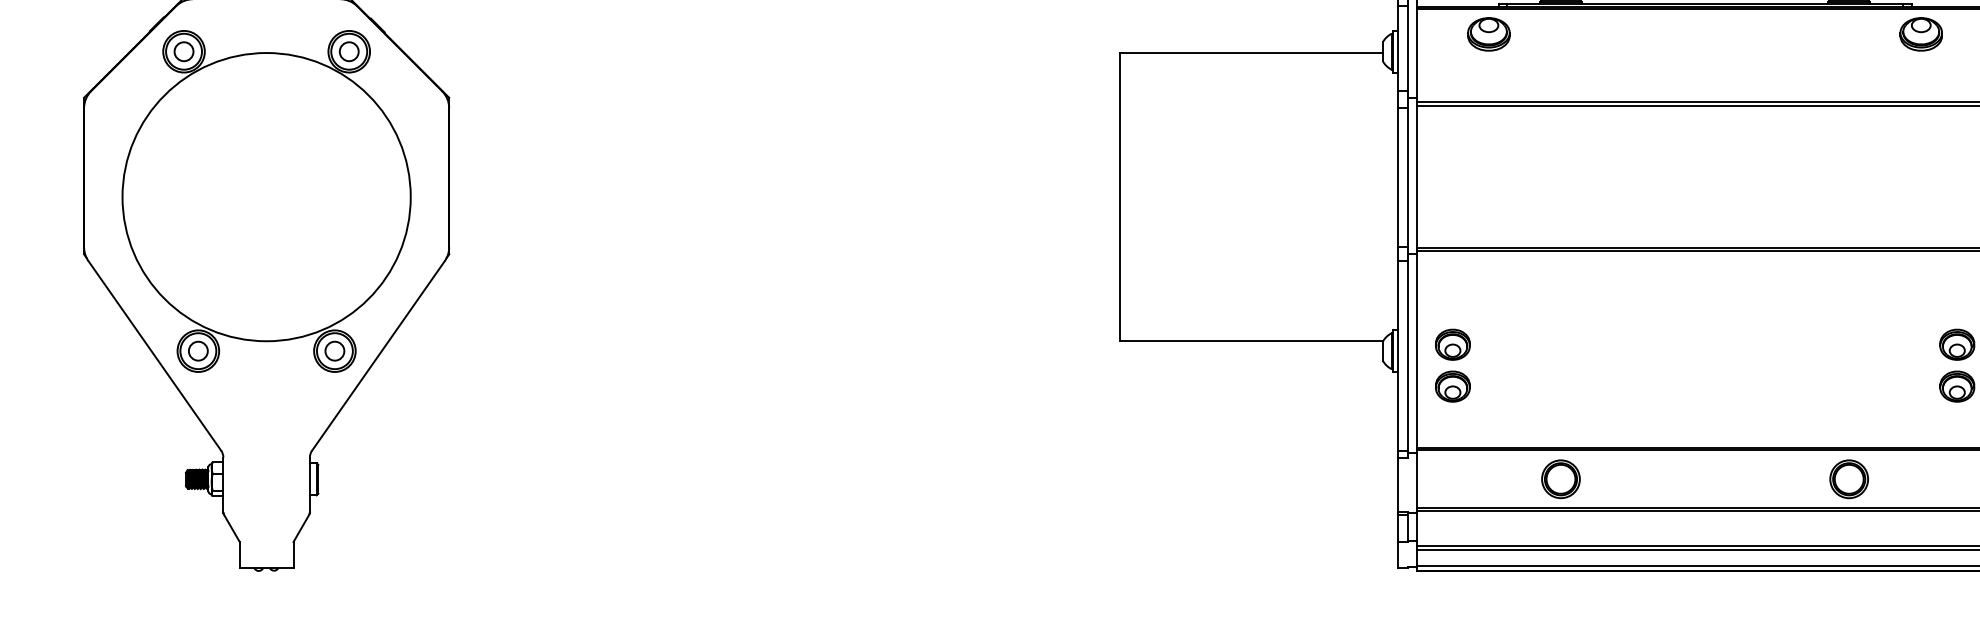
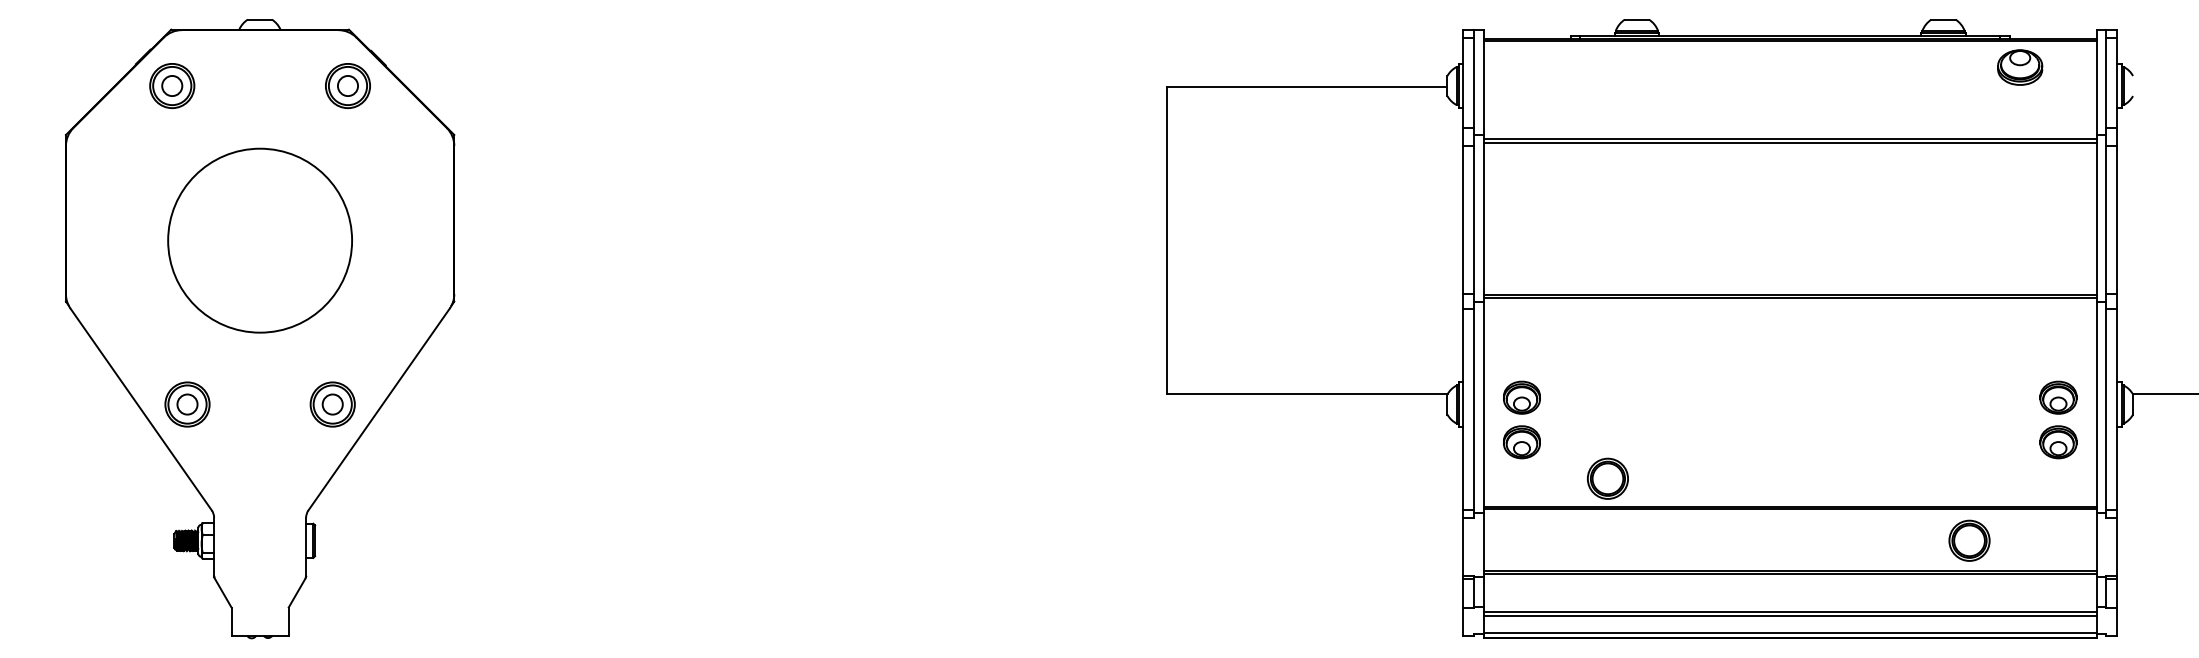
part: (1489, 34) -> (1560, 67), removed
circle: (266, 196) -> (259, 240), size x0.6
part: (1560, 478) -> (1607, 478), moved
part: (1849, 478) -> (1969, 540), moved

